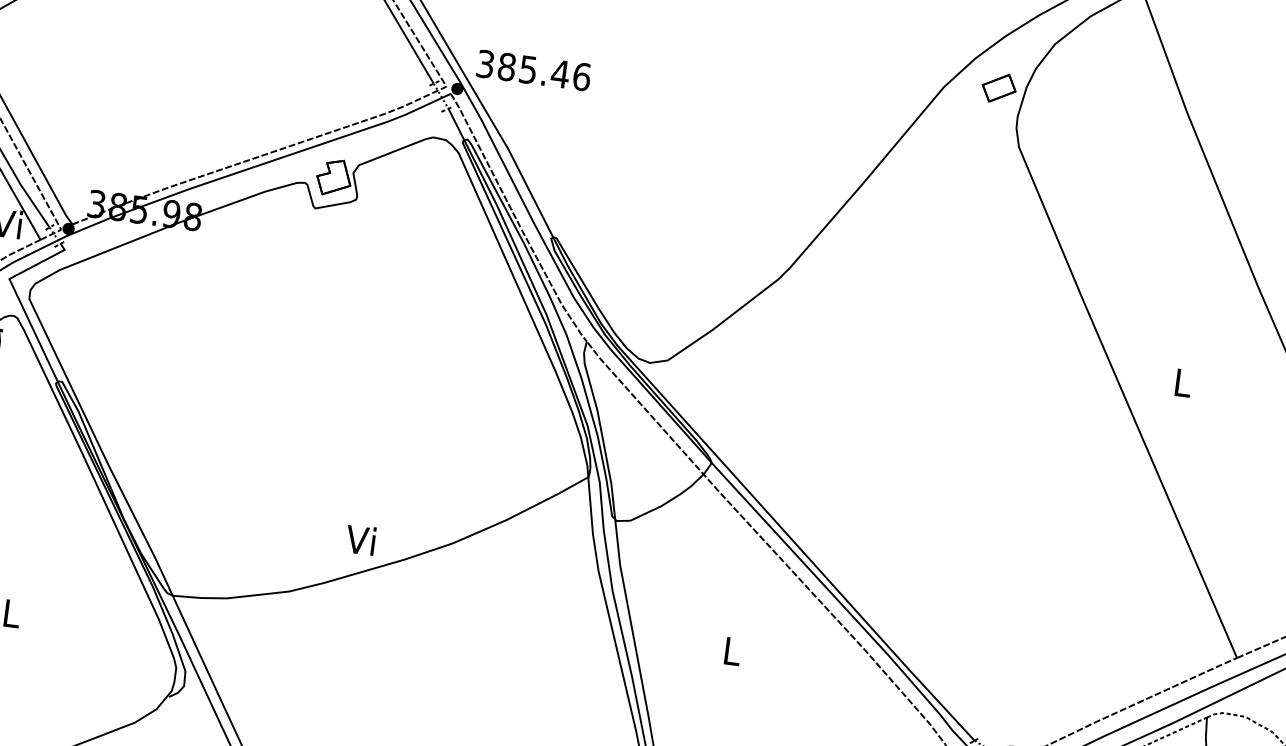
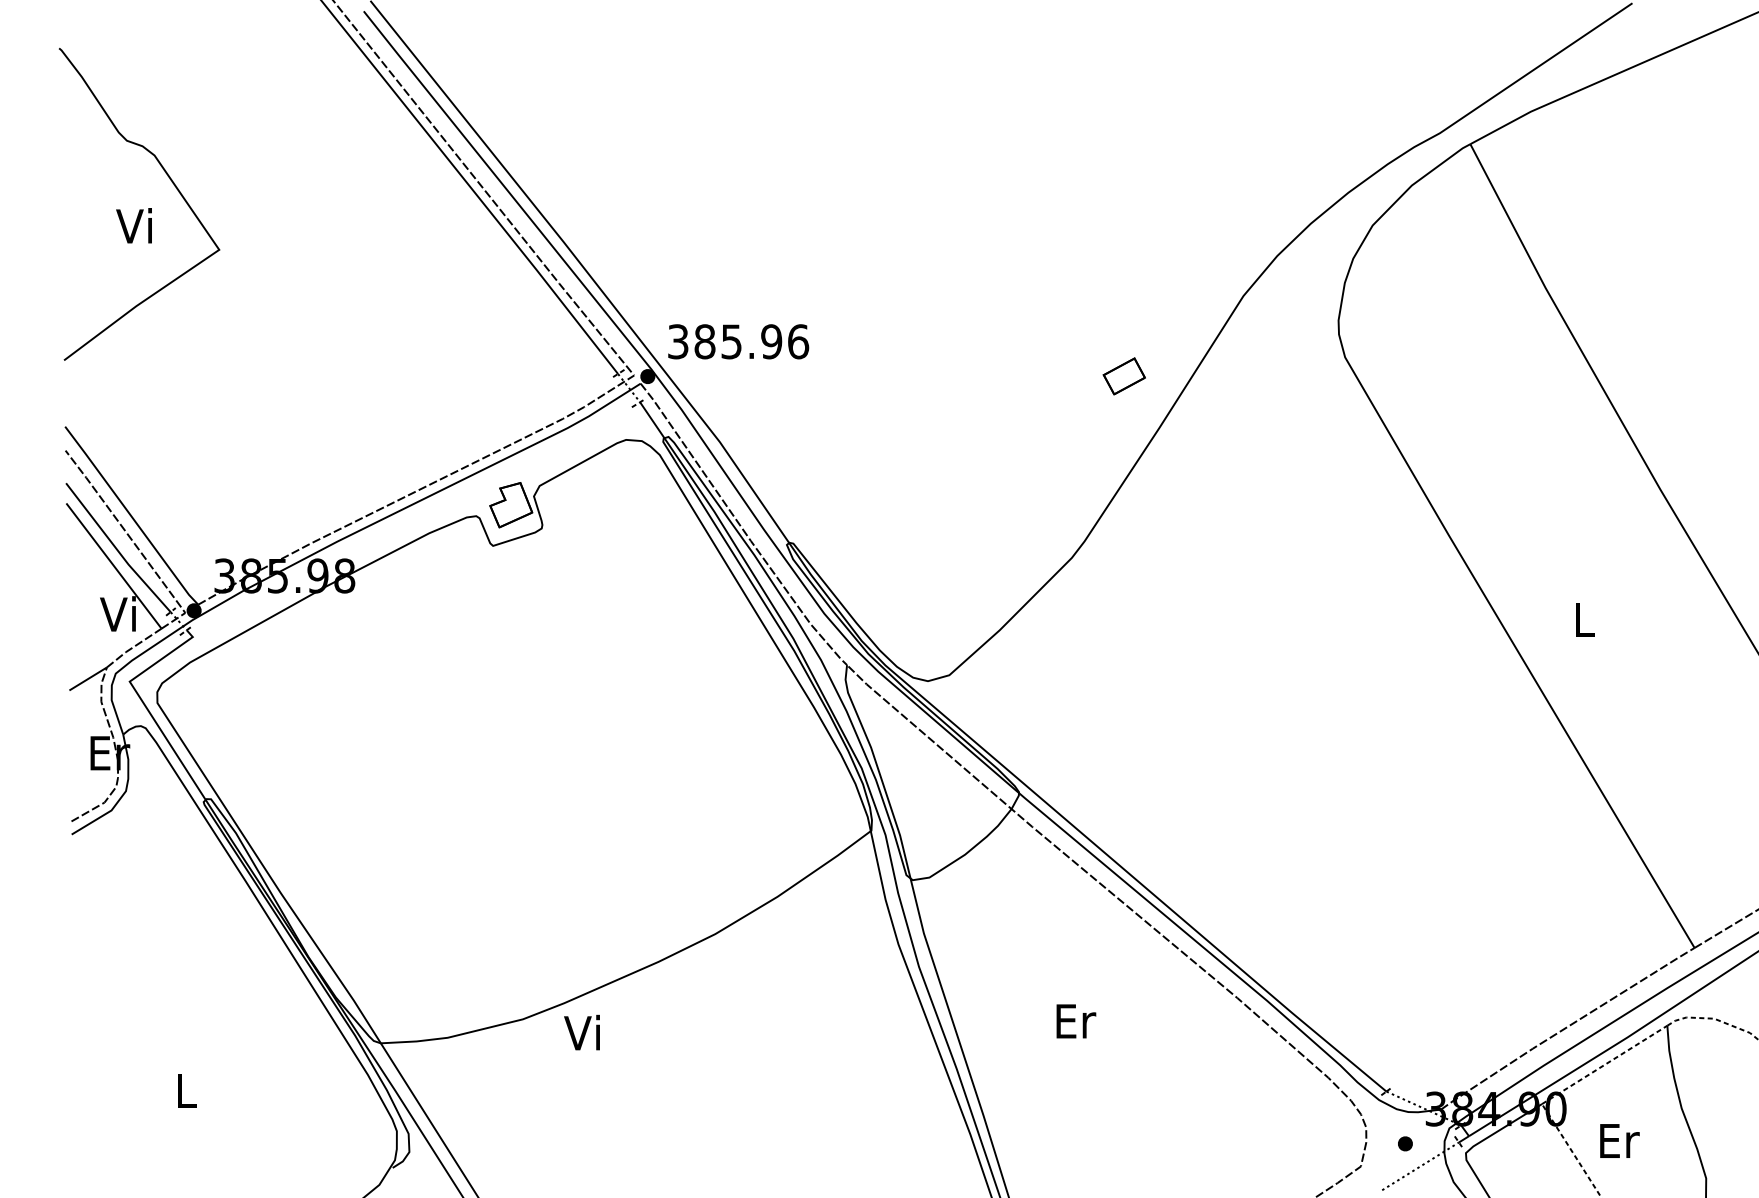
text: (560, 73) -> (771, 341), 385.46 -> 385.96
part: (998, 88) -> (1123, 376), moved
text: (360, 539) -> (581, 1032), moved
text: (733, 651) -> (1076, 1021), L -> Er

